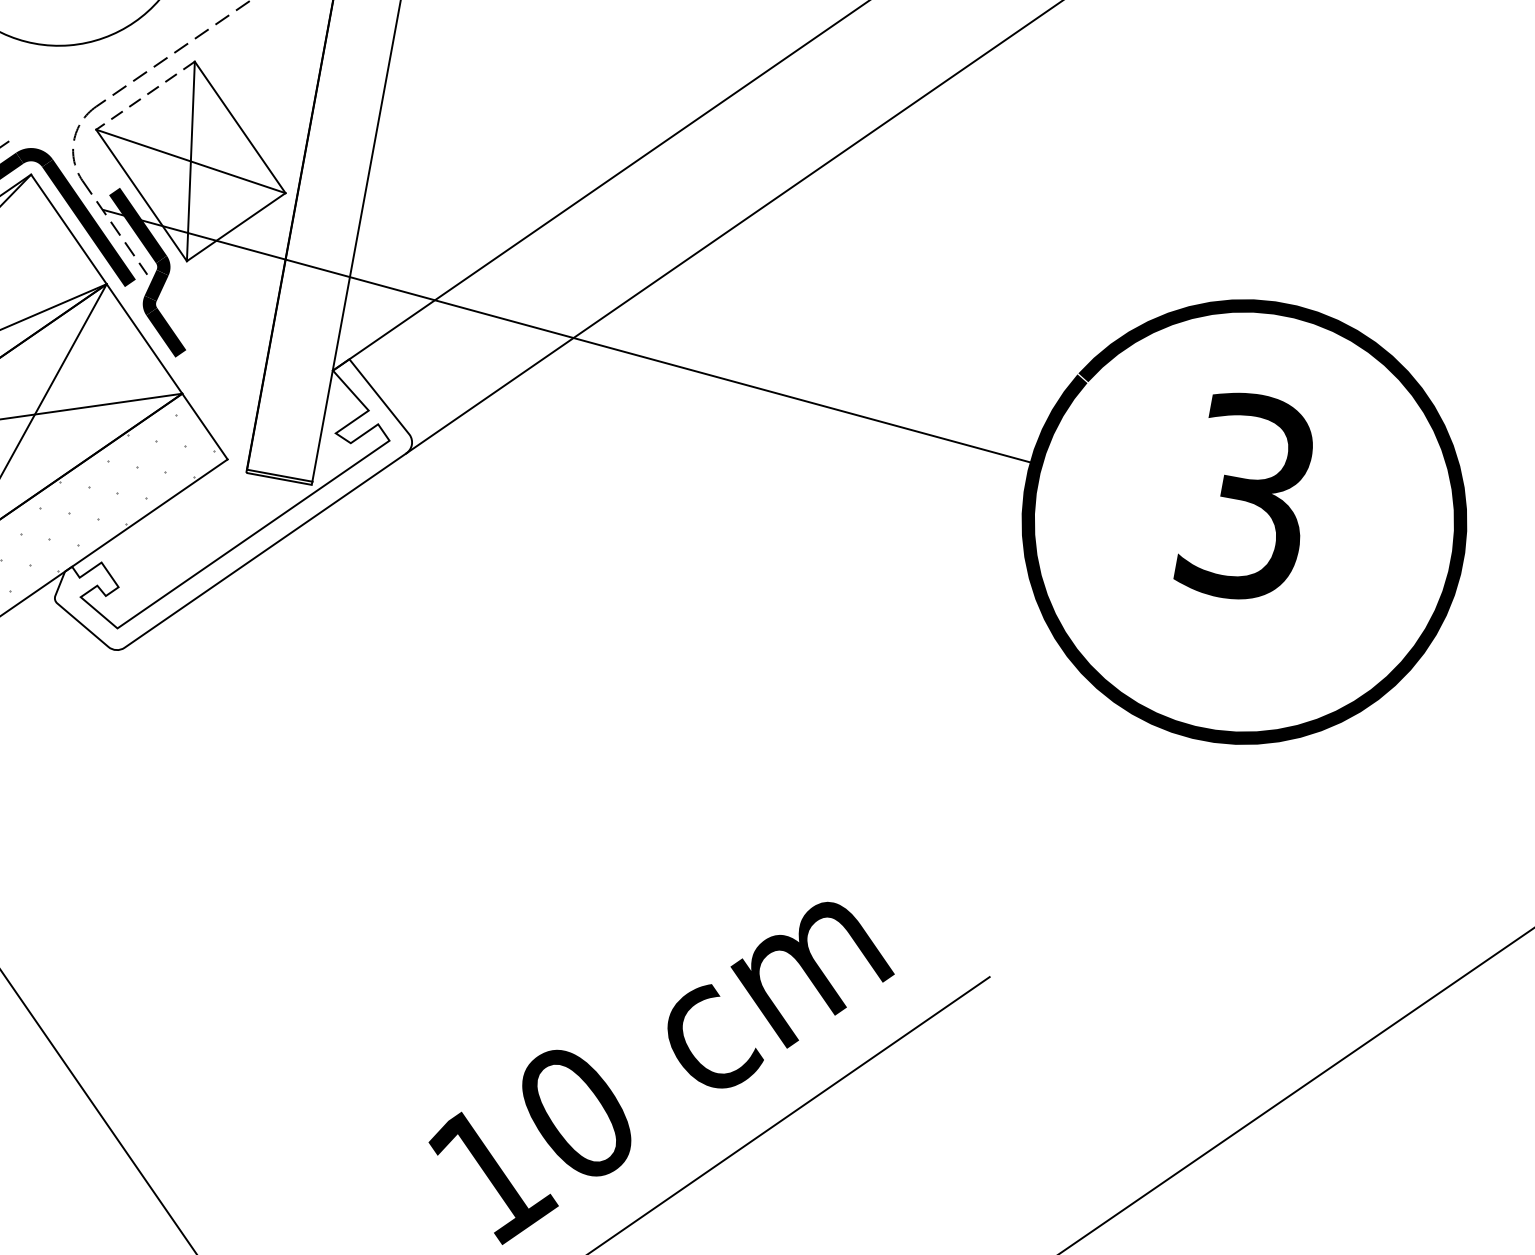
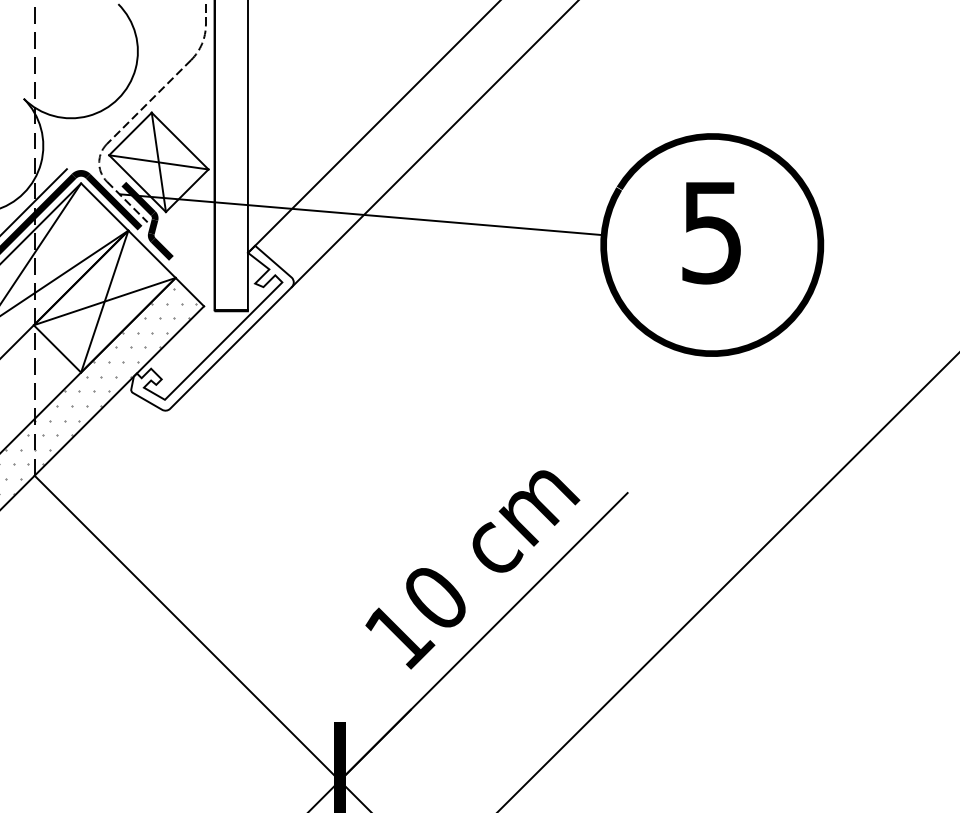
line: (145, 96) -> (130, 134), dashed -> solid
text: (1247, 497) -> (711, 232), 3 -> 5

